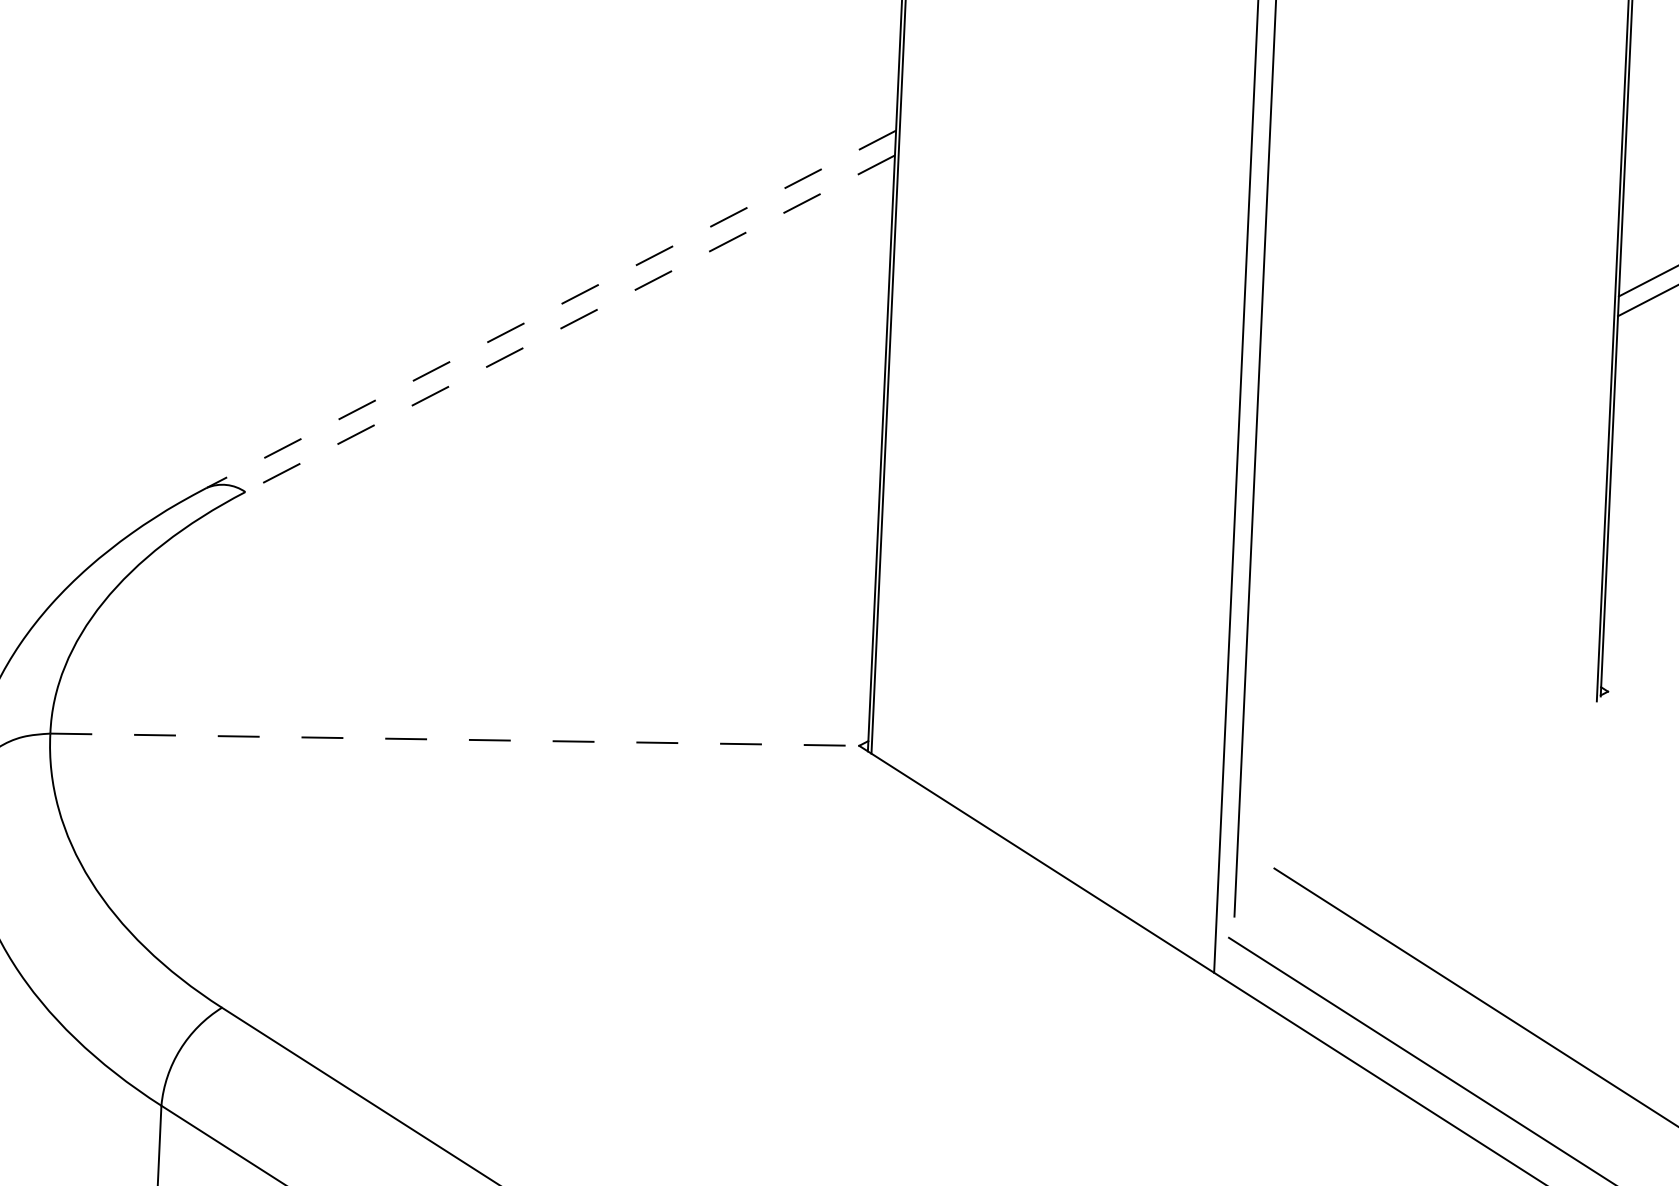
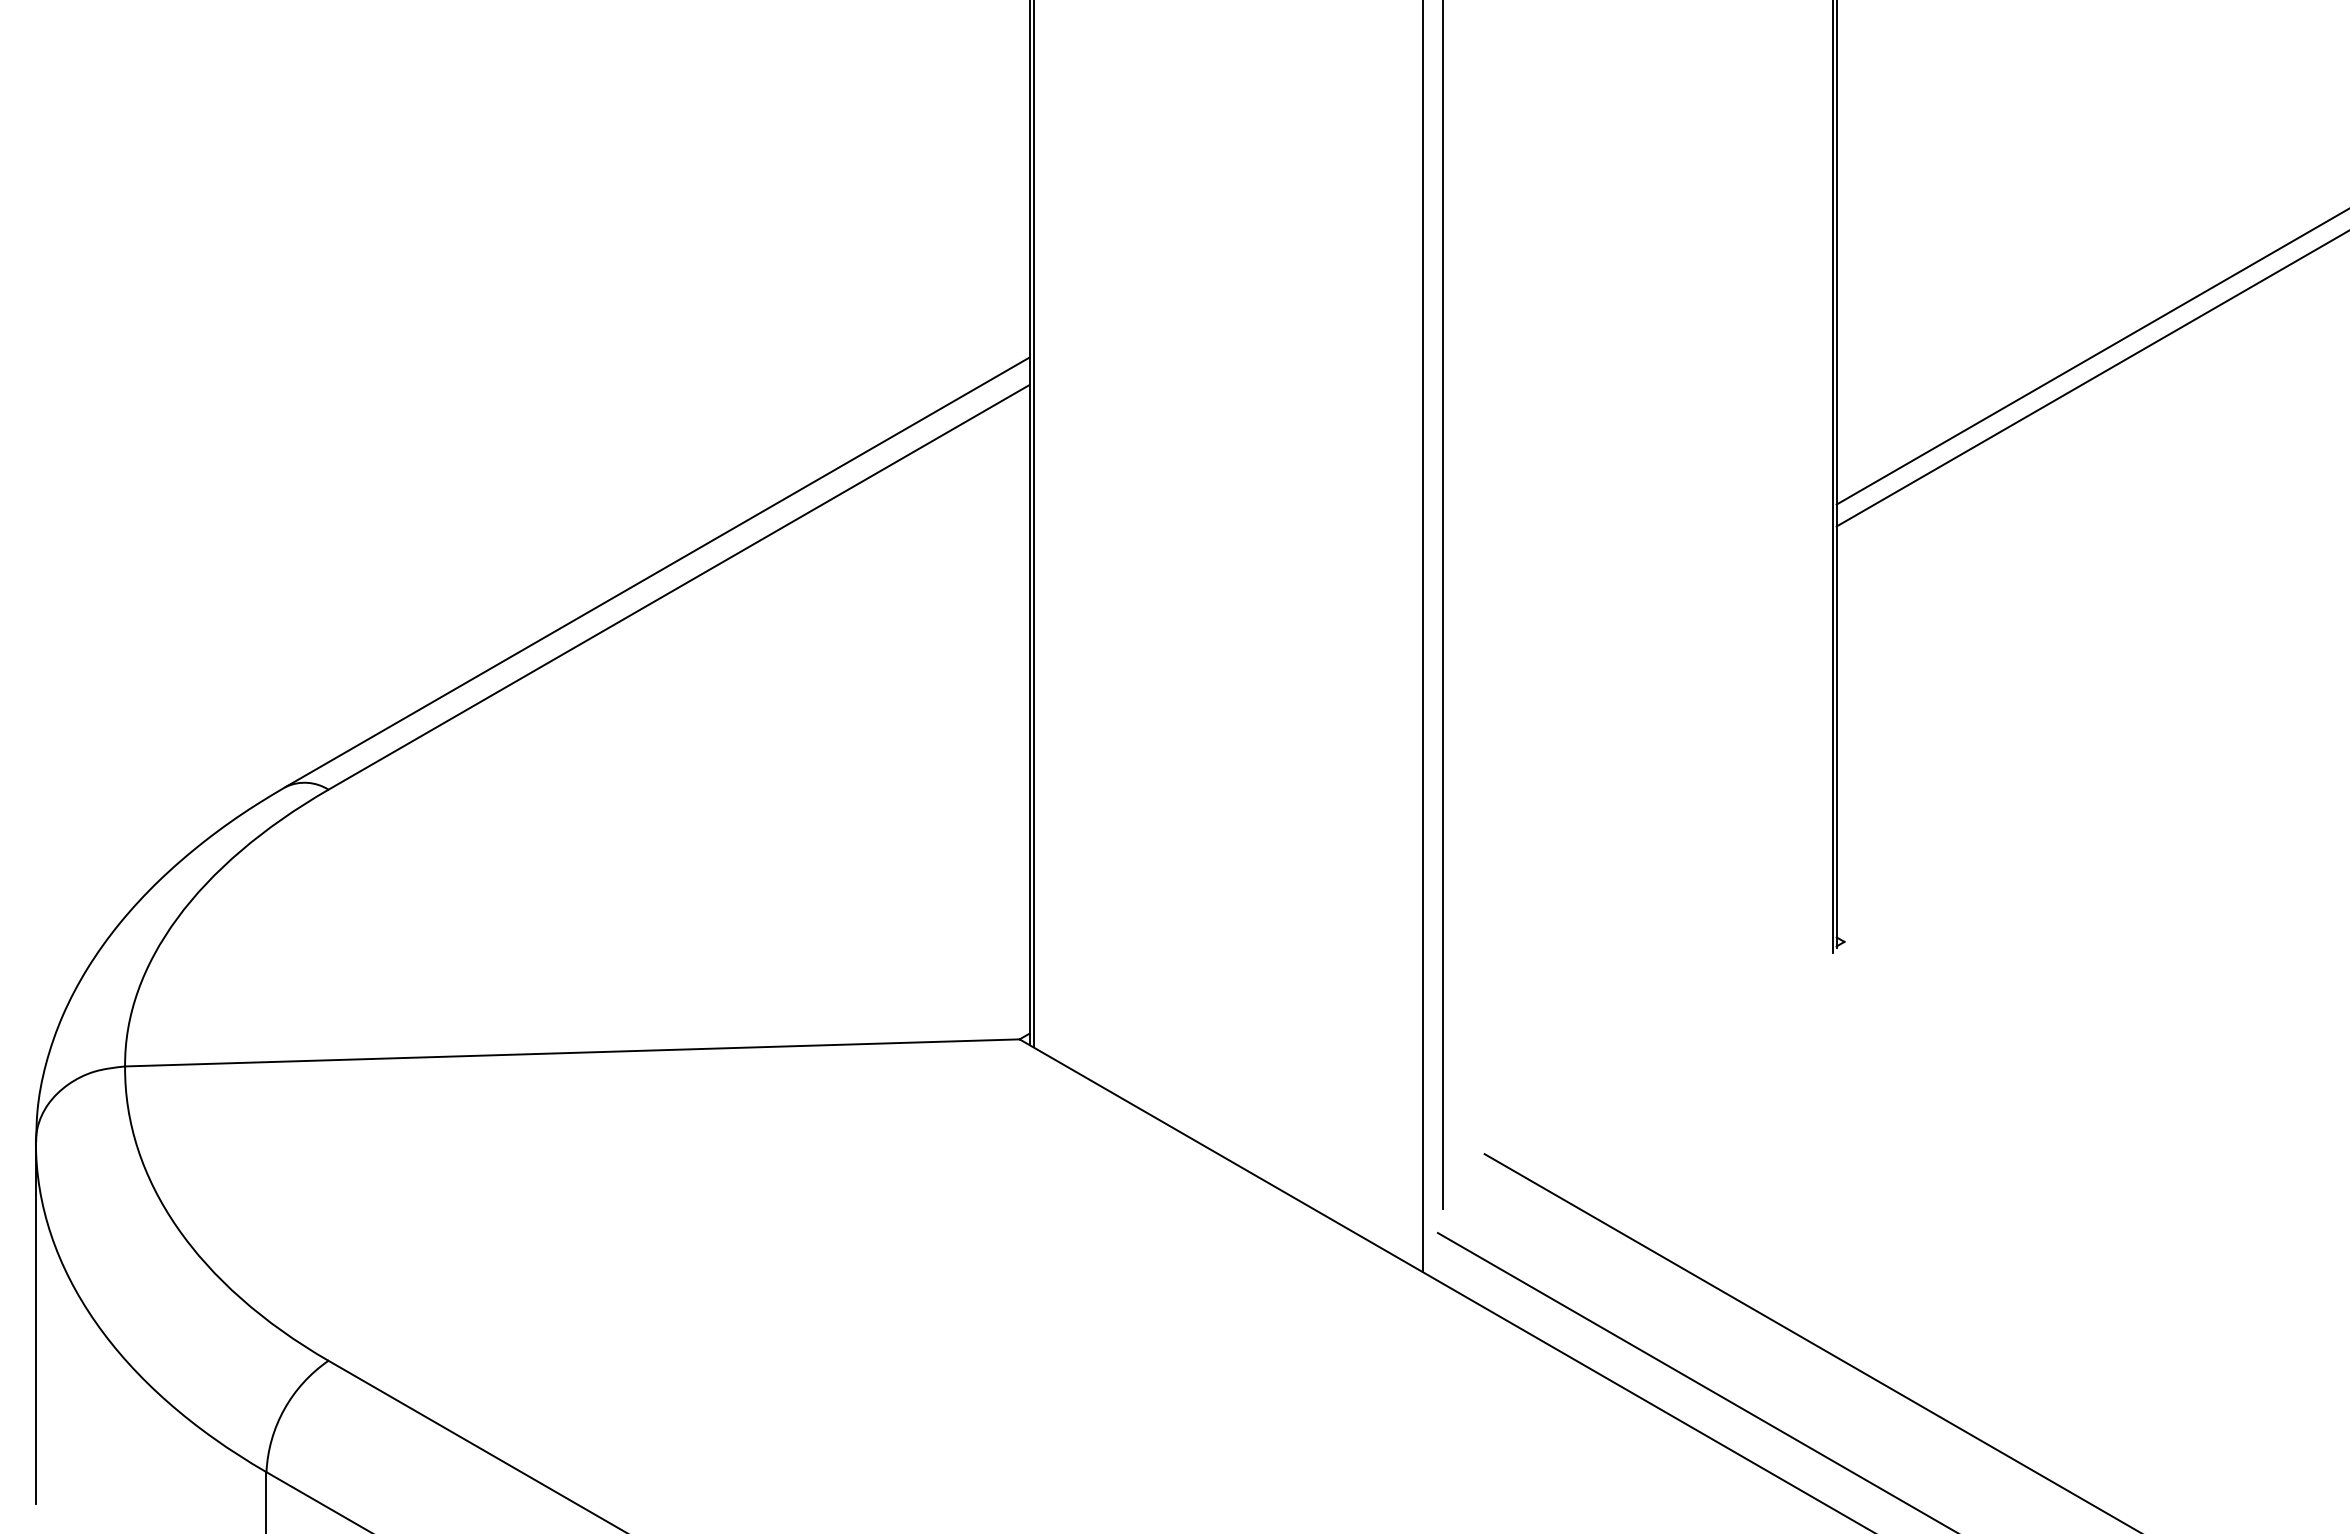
line: (551, 309) -> (657, 572), dashed -> solid
line: (570, 323) -> (679, 587), dashed -> solid
line: (454, 739) -> (572, 1052), dashed -> solid

